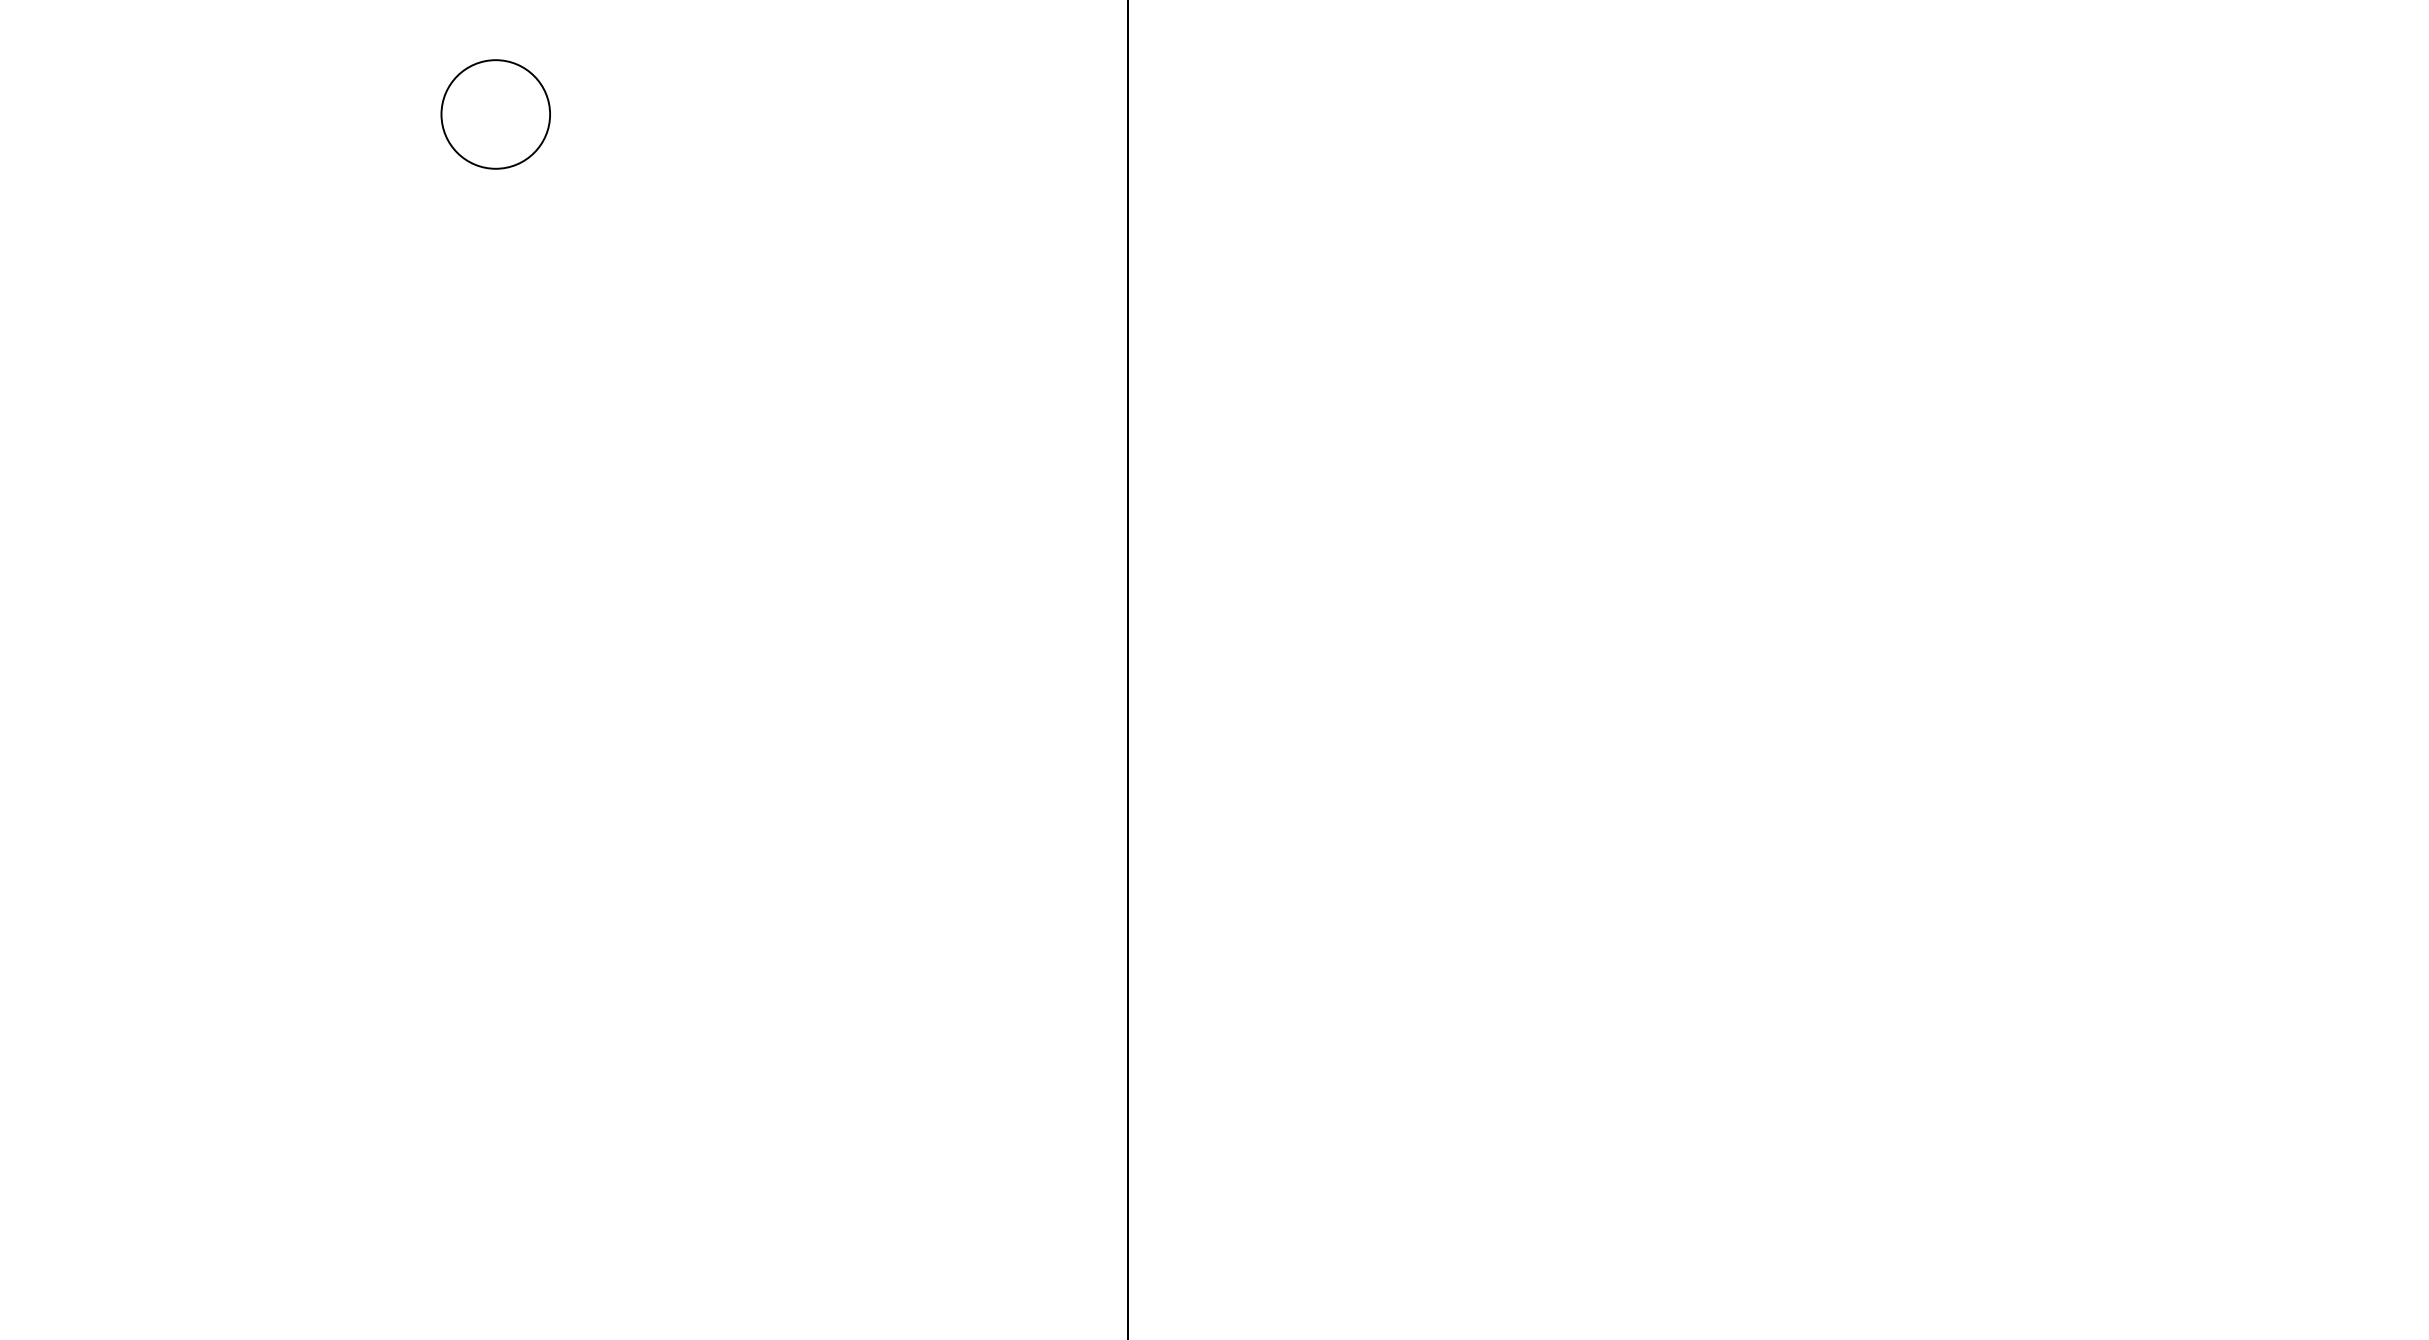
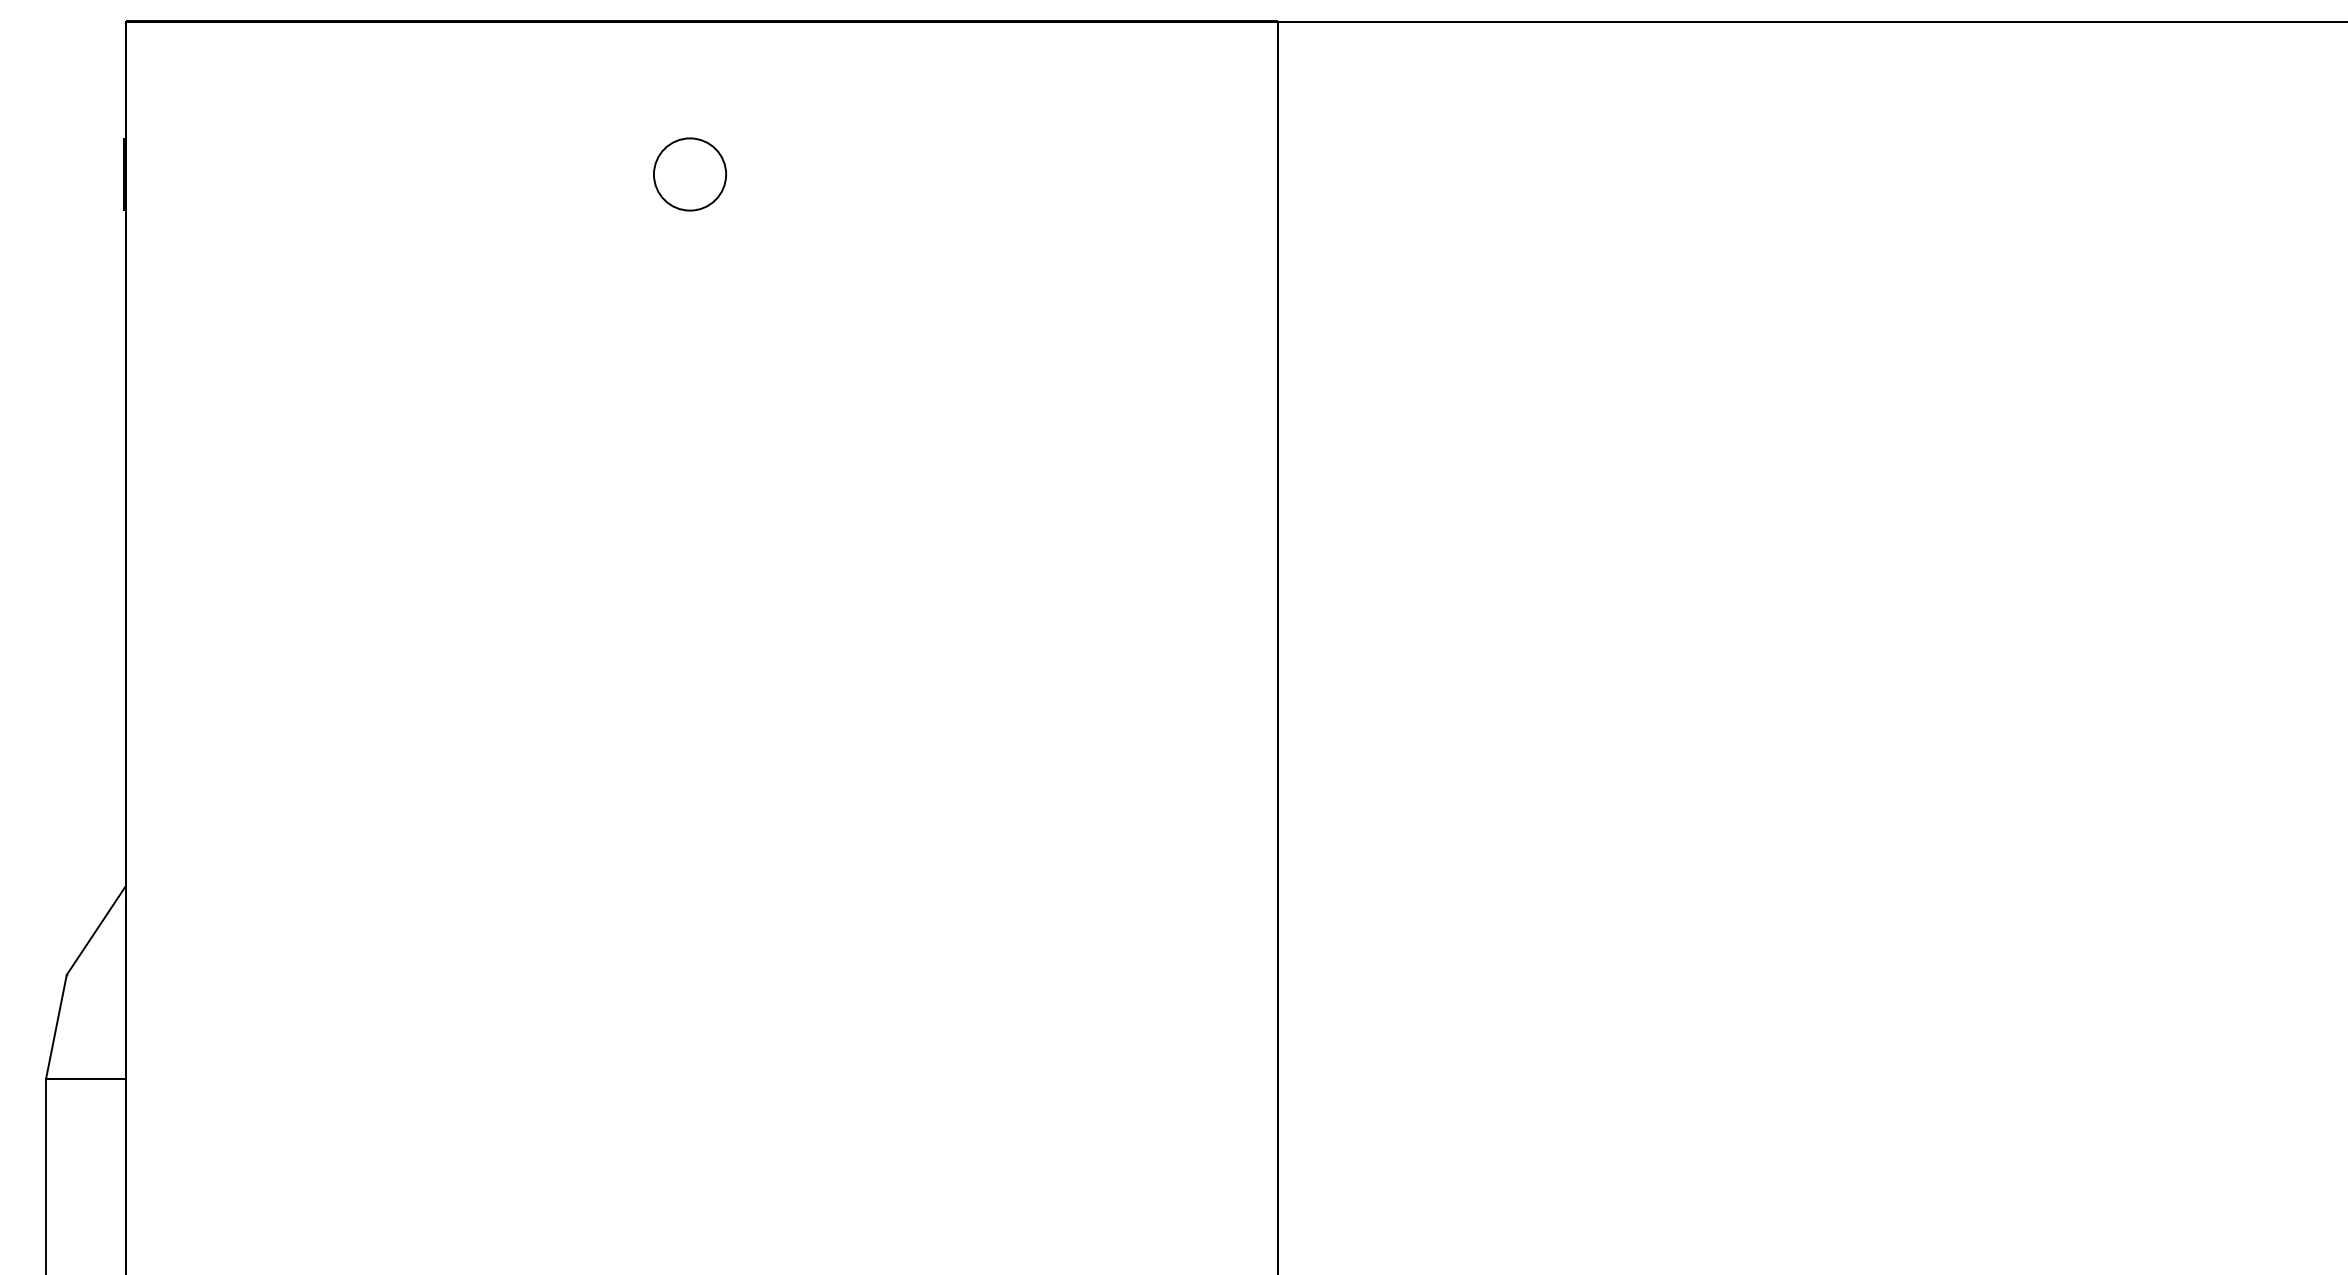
circle: (496, 114) -> (690, 174), size x0.71

